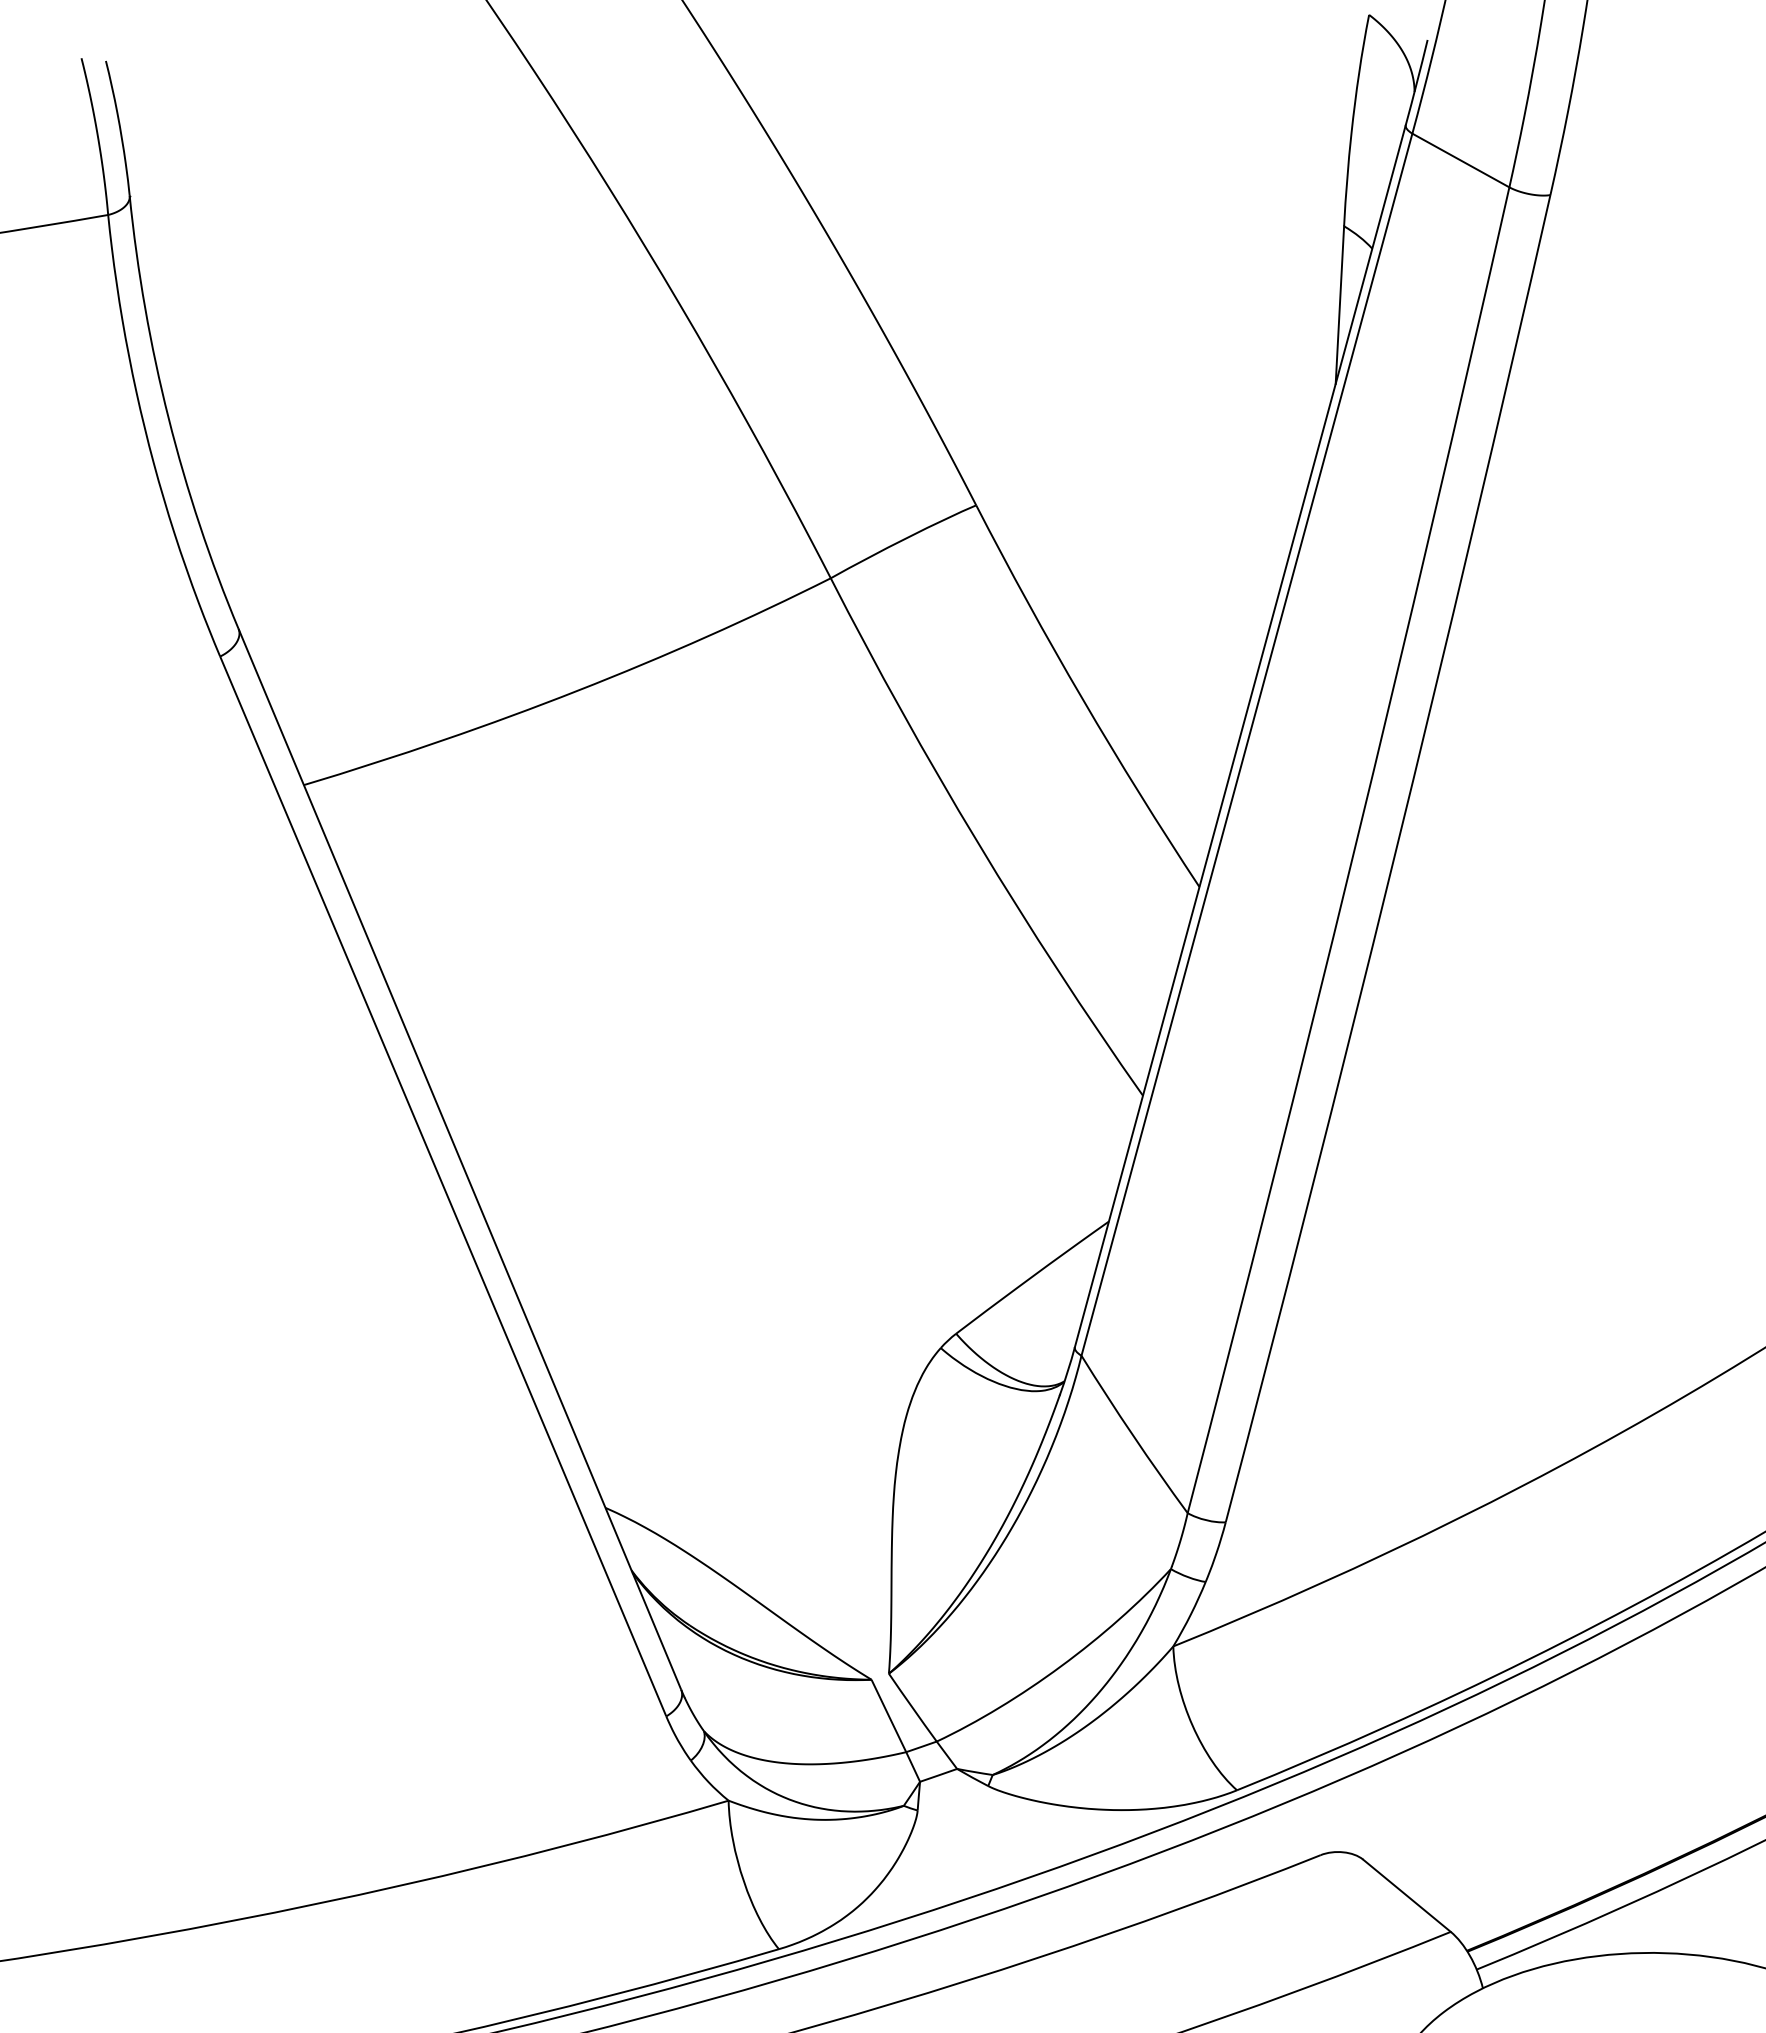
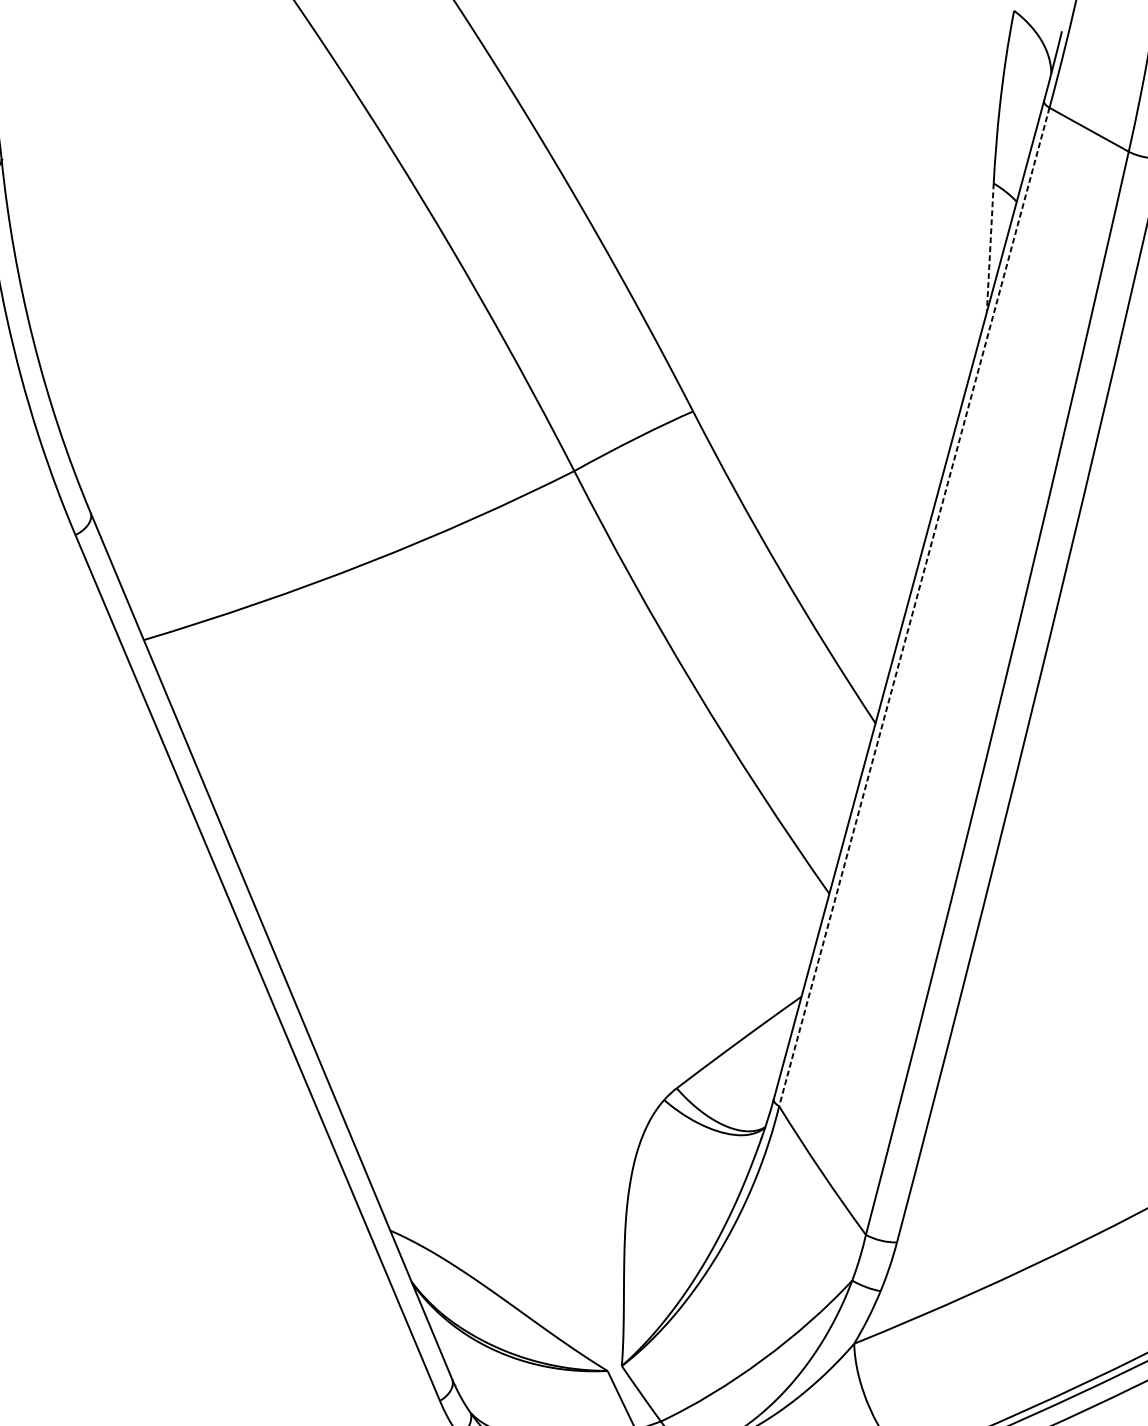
line: (1339, 305) -> (989, 248), solid -> dashed
line: (1246, 745) -> (913, 607), solid -> dashed

